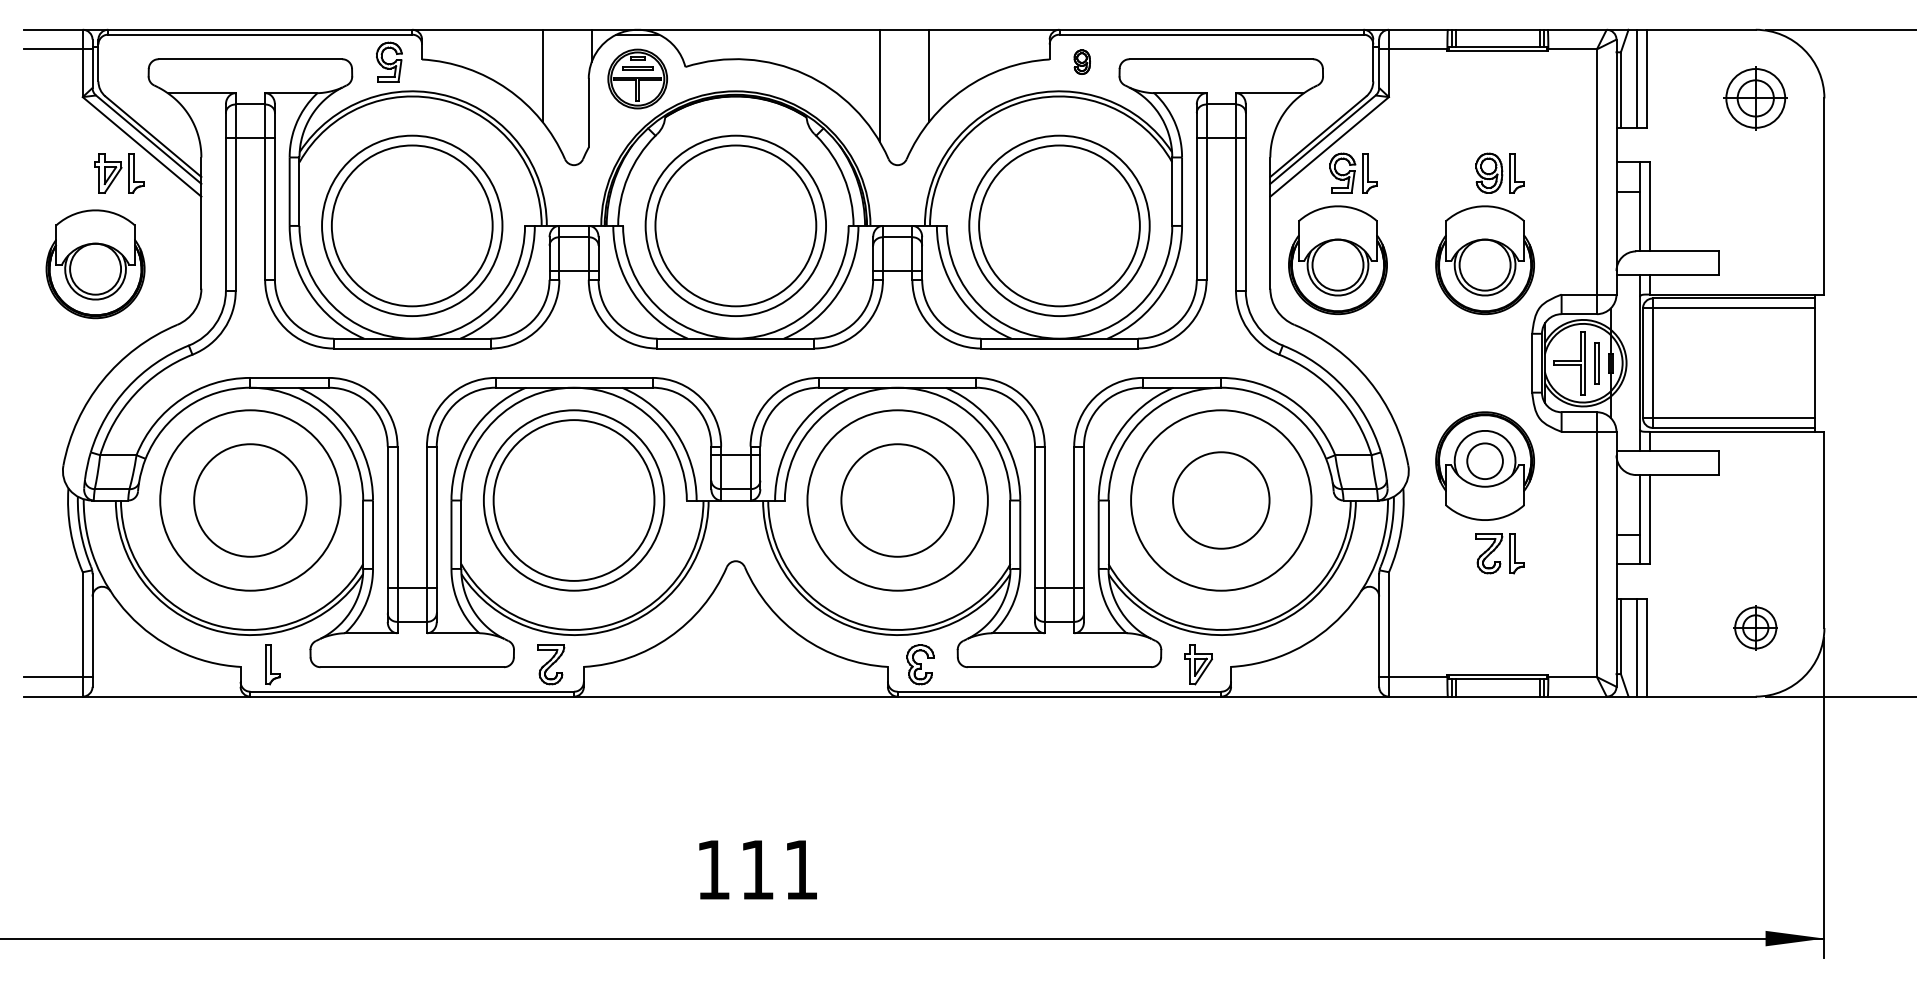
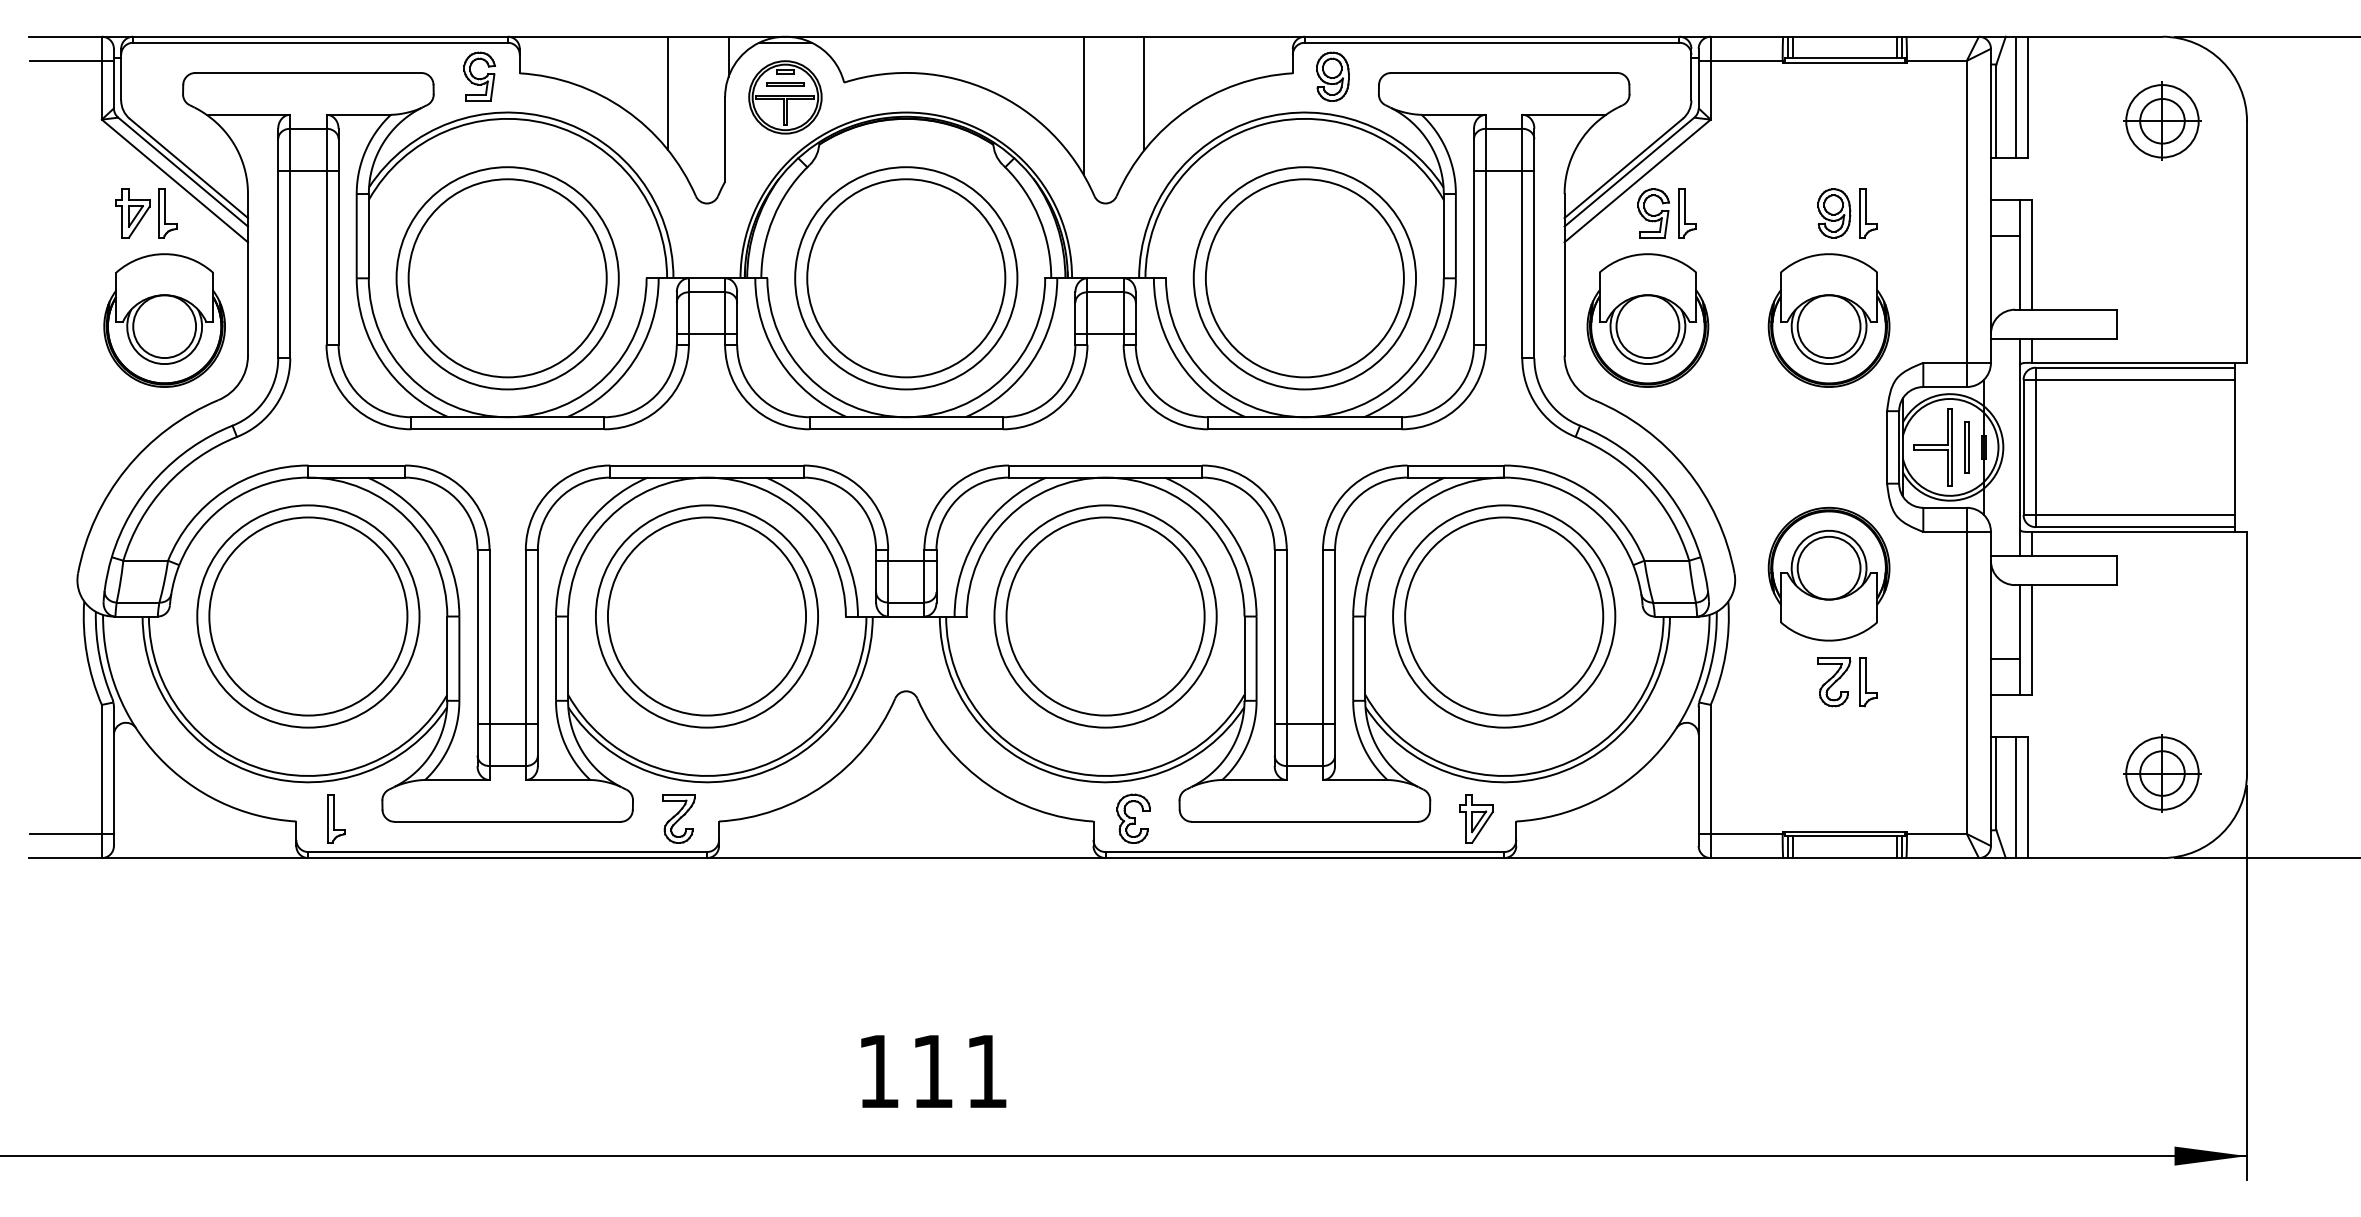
part: (1081, 62) -> (1332, 76), size x1.67
part: (95, 264) -> (164, 320), moved
circle: (1484, 460) -> (1828, 567), size x1.43
circle: (250, 500) -> (308, 616), size x1.43
circle: (897, 500) -> (1105, 616), size x1.43
circle: (1221, 500) -> (1504, 616), size x1.67
part: (1755, 627) -> (2162, 773), size x1.43

